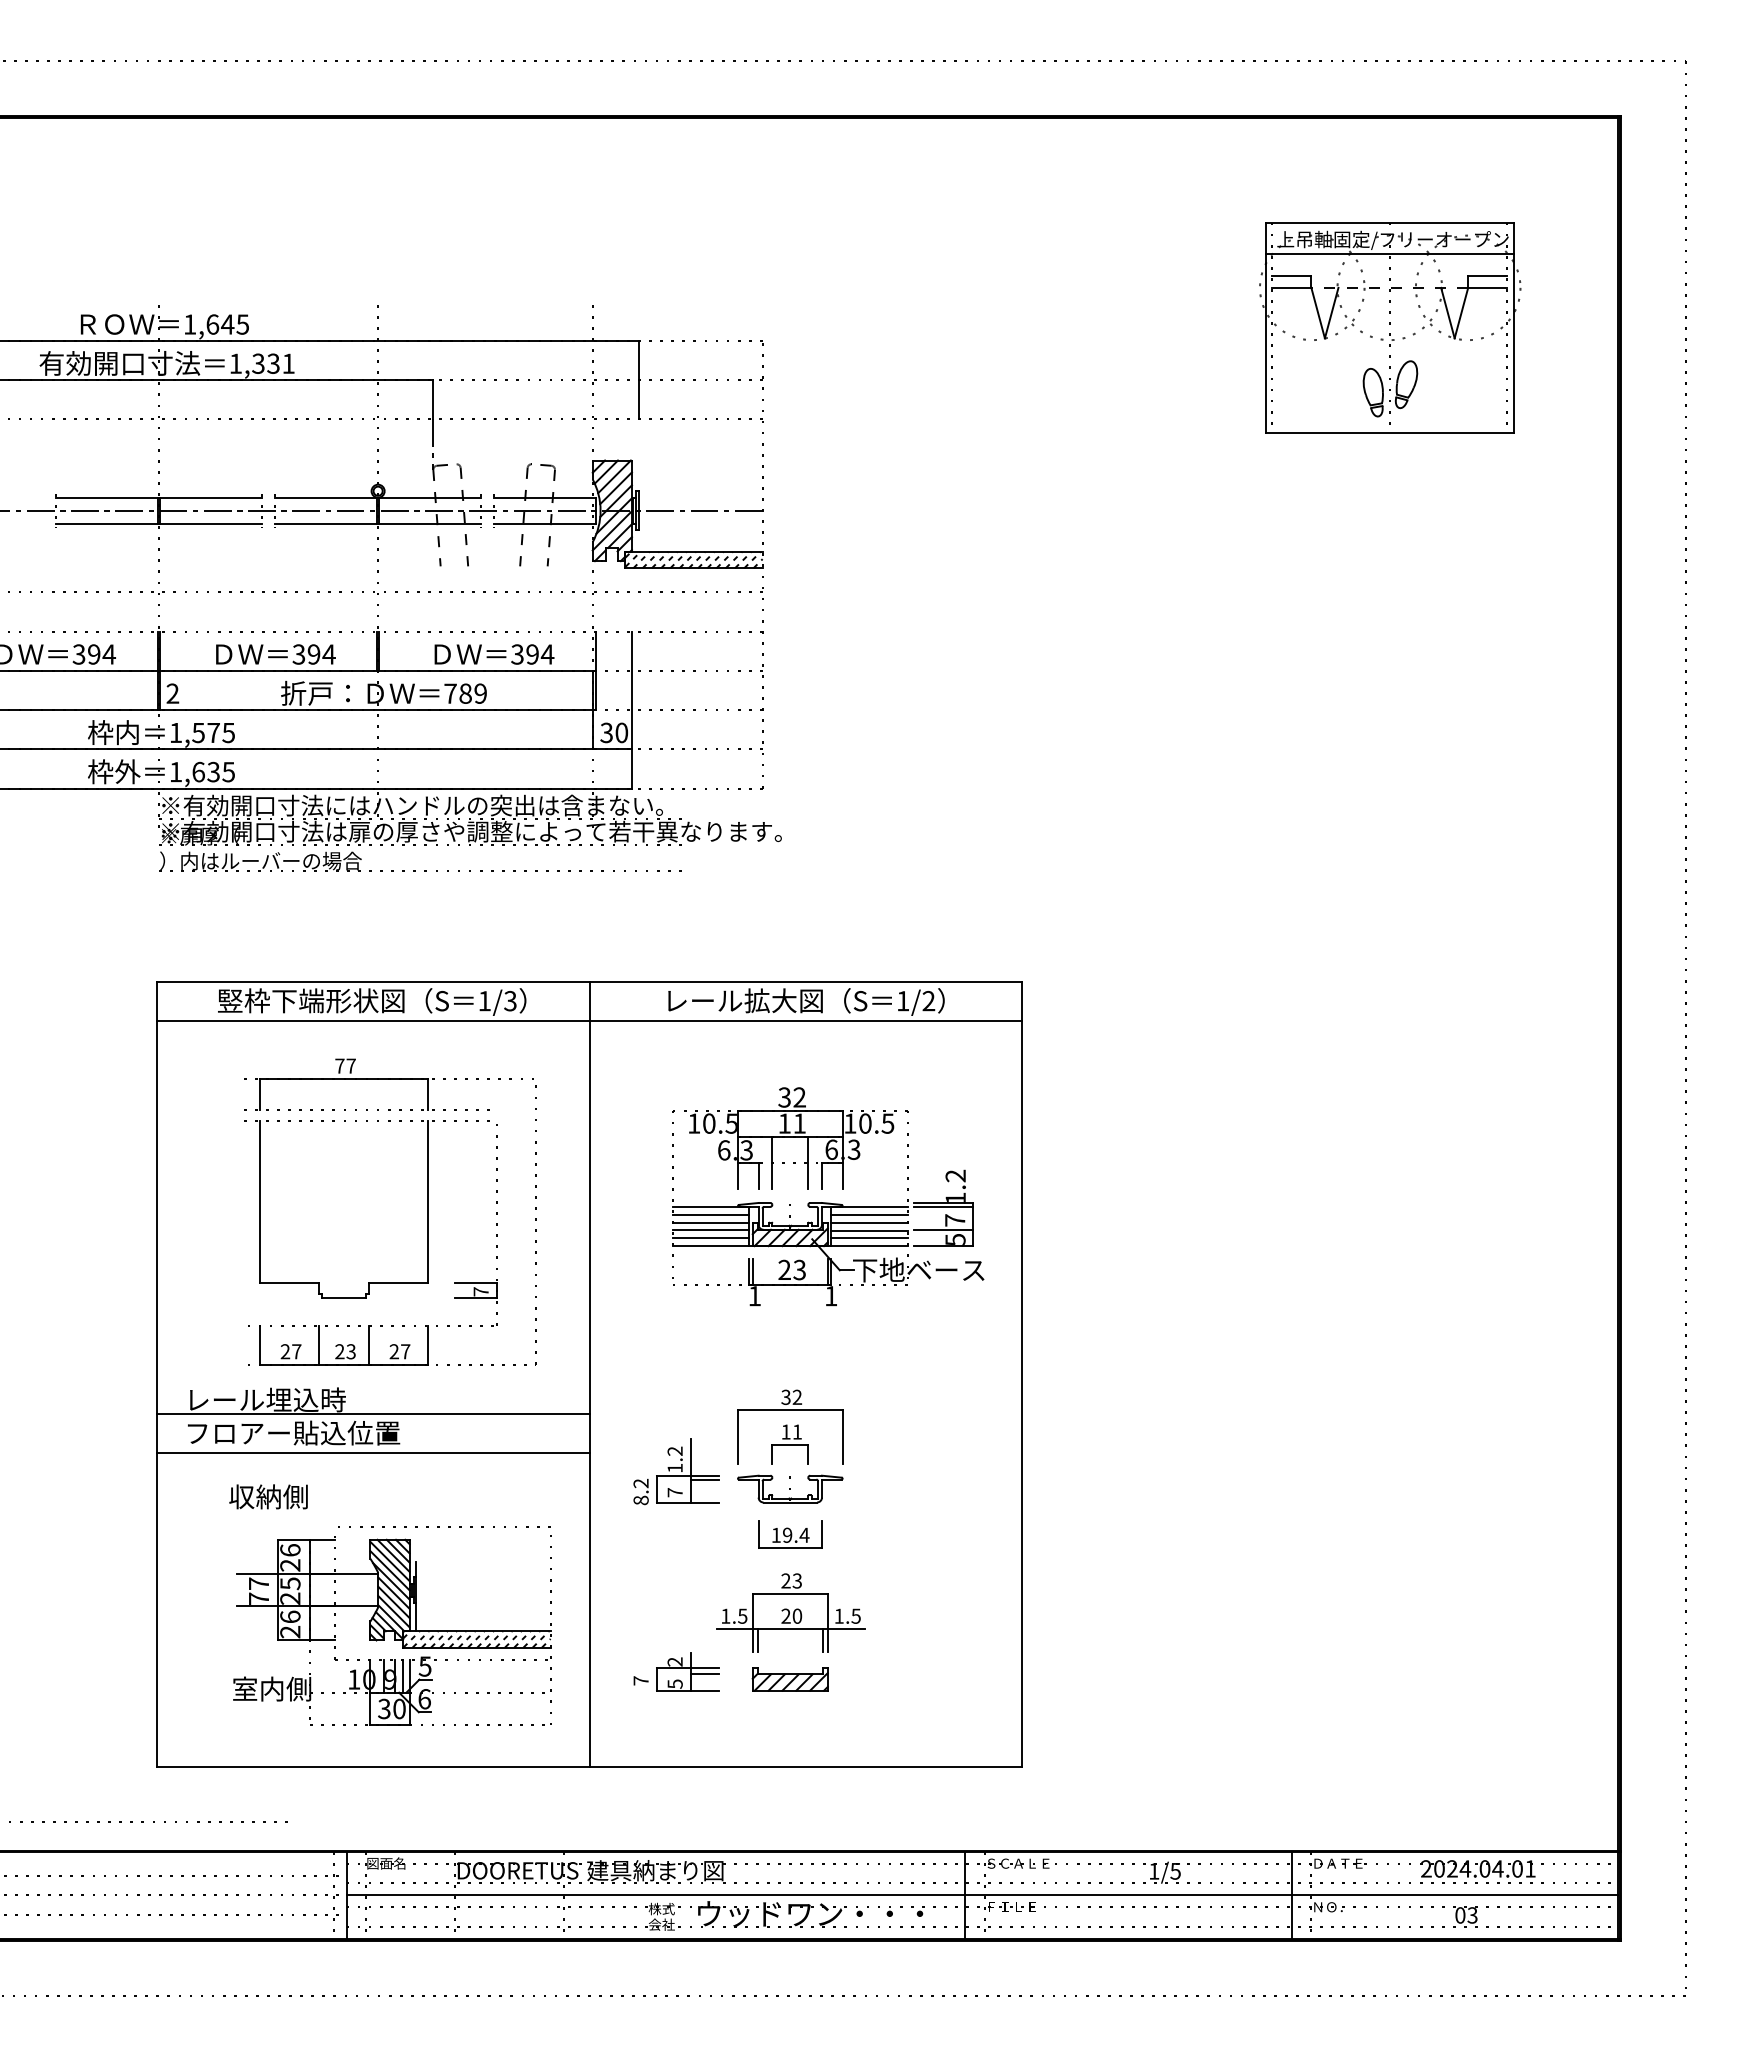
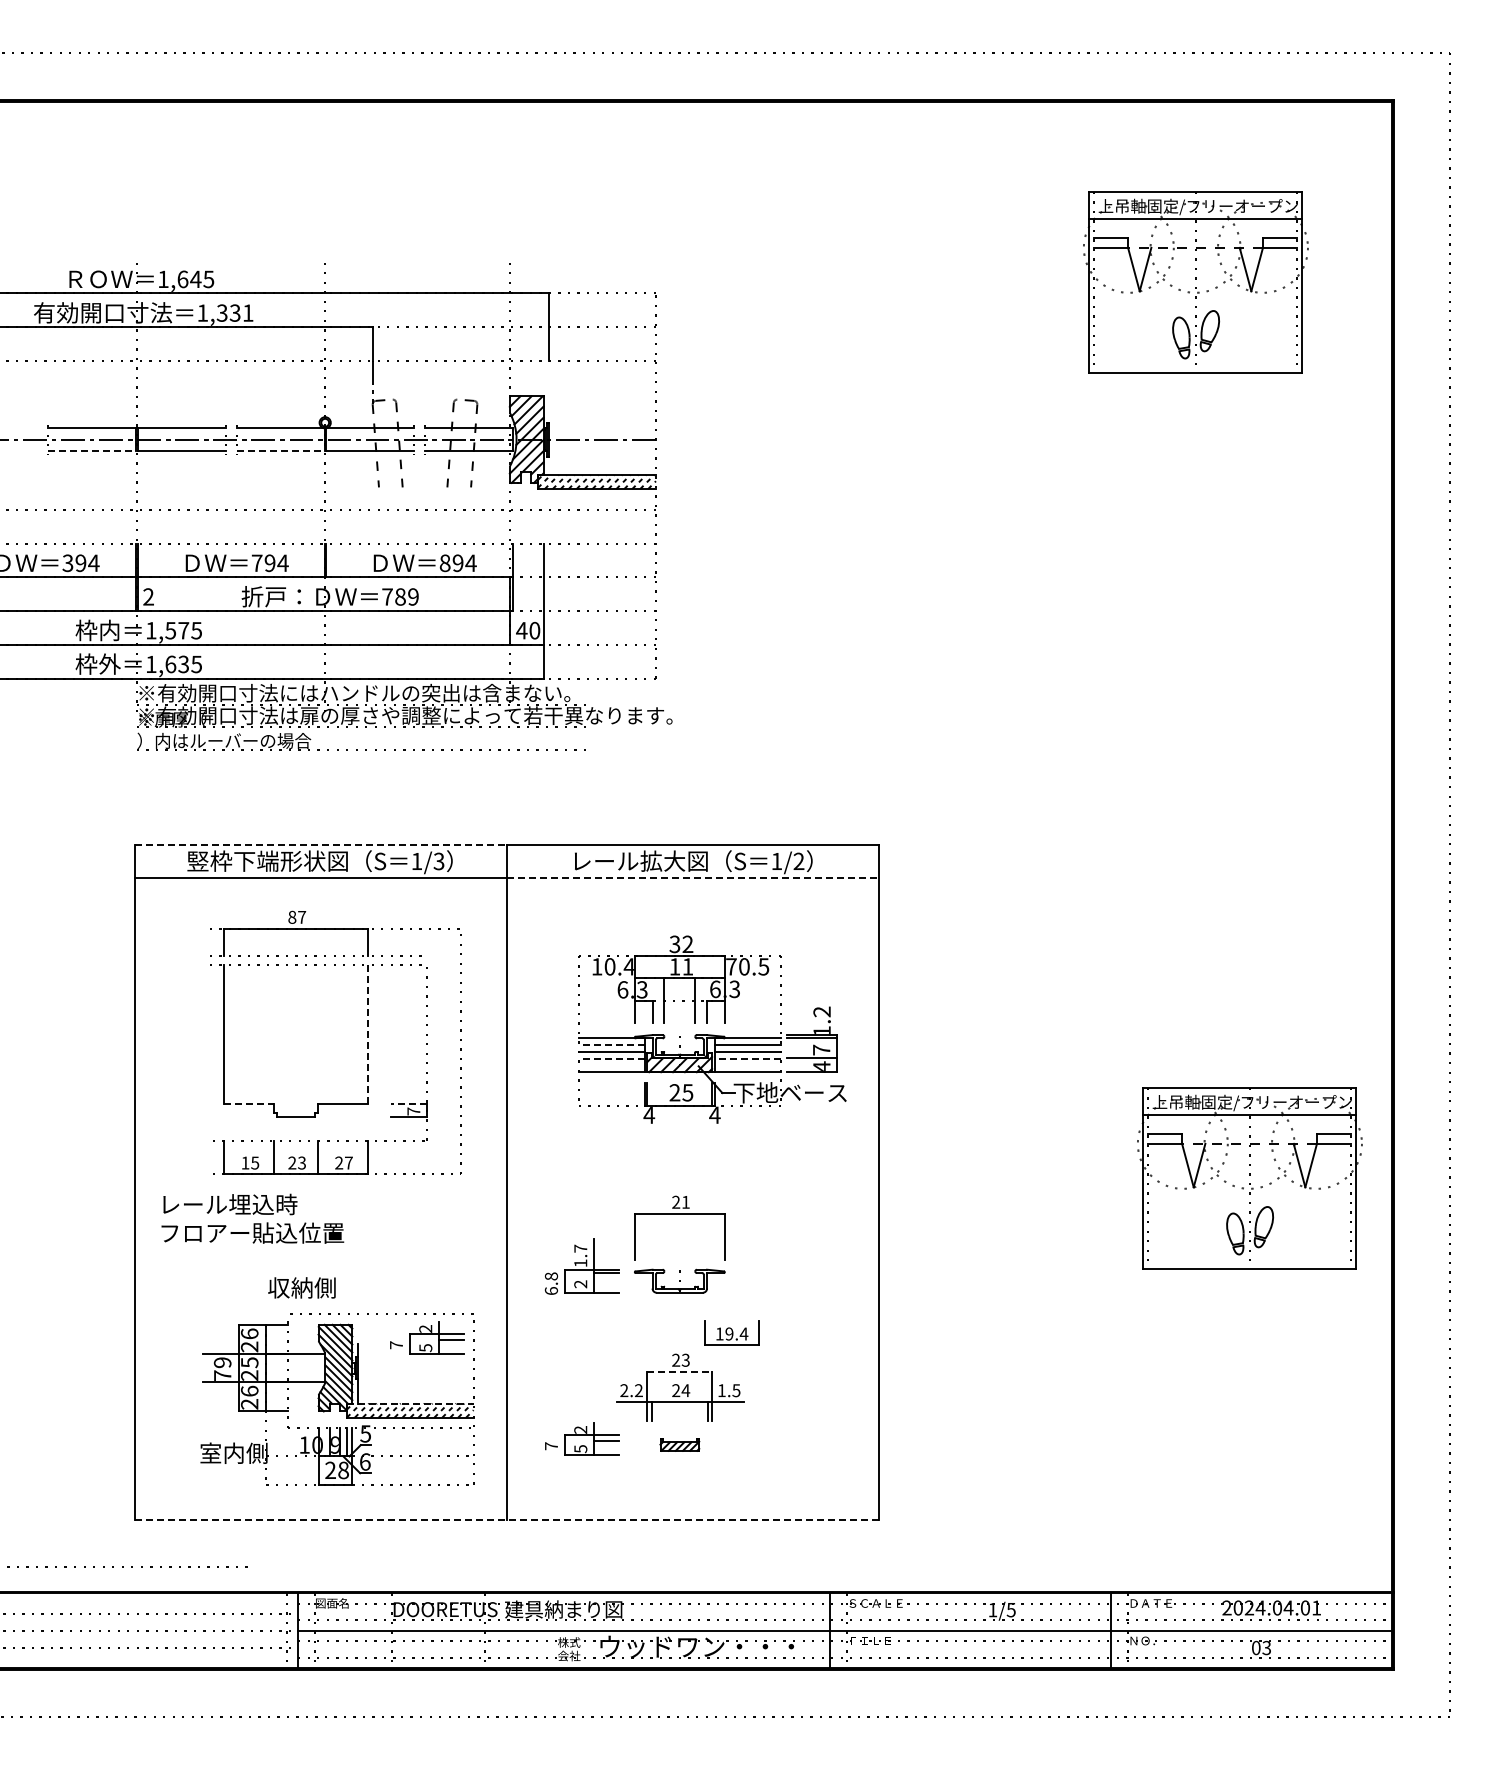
line: (106, 523) -> (91, 450), solid -> dashed
line: (326, 523) -> (280, 450), solid -> dashed
text: (516, 653) -> (444, 562), 394 -> 894
text: (298, 654) -> (256, 563), 394 -> 794
text: (606, 732) -> (521, 630), 30 -> 40
line: (373, 981) -> (321, 844), solid -> dashed
line: (806, 1020) -> (693, 878), solid -> dashed
text: (340, 1065) -> (292, 916), 77 -> 87
text: (730, 1123) -> (628, 966), 10.5 -> 10.4
text: (850, 1123) -> (731, 966), 10.5 -> 70.5
line: (428, 1202) -> (368, 1034), solid -> dashed
line: (710, 1215) -> (611, 1045), solid -> dashed
line: (710, 1230) -> (611, 1058), solid -> dashed
line: (869, 1230) -> (747, 1058), solid -> dashed
line: (710, 1238) -> (611, 1065), removed
line: (869, 1238) -> (747, 1065), removed
text: (955, 1238) -> (821, 1065), 5 -> 4
text: (800, 1269) -> (688, 1092), 23 -> 25
line: (290, 1282) -> (249, 1103), solid -> dashed
line: (476, 1282) -> (409, 1103), solid -> dashed
text: (830, 1295) -> (714, 1114), 1 -> 4
text: (755, 1296) -> (649, 1115), 1 -> 4
text: (291, 1351) -> (250, 1162), 27 -> 15
part: (1452, 1369) -> (1249, 1178), added
text: (791, 1396) -> (680, 1201), 32 -> 21
line: (373, 1413) -> (321, 1216), removed
part: (789, 1444) -> (679, 1242), removed
text: (674, 1451) -> (580, 1248), 1.2 -> 1.7
line: (373, 1453) -> (321, 1250), removed
text: (641, 1491) -> (551, 1283), 8.2 -> 6.8
text: (674, 1492) -> (580, 1284), 7 -> 2
text: (268, 1496) -> (301, 1287), moved
part: (789, 1533) -> (731, 1332), moved
part: (497, 1554) -> (427, 1337), added
text: (258, 1583) -> (222, 1362), 77 -> 79
line: (791, 1594) -> (680, 1371), solid -> dashed
text: (734, 1616) -> (631, 1390), 1.5 -> 2.2
text: (796, 1616) -> (685, 1390), 20 -> 24
line: (477, 1631) -> (410, 1403), solid -> dashed
part: (789, 1678) -> (679, 1444), size x0.6
text: (391, 1709) -> (336, 1470), 30 -> 28
line: (590, 1767) -> (507, 1520), solid -> dashed

